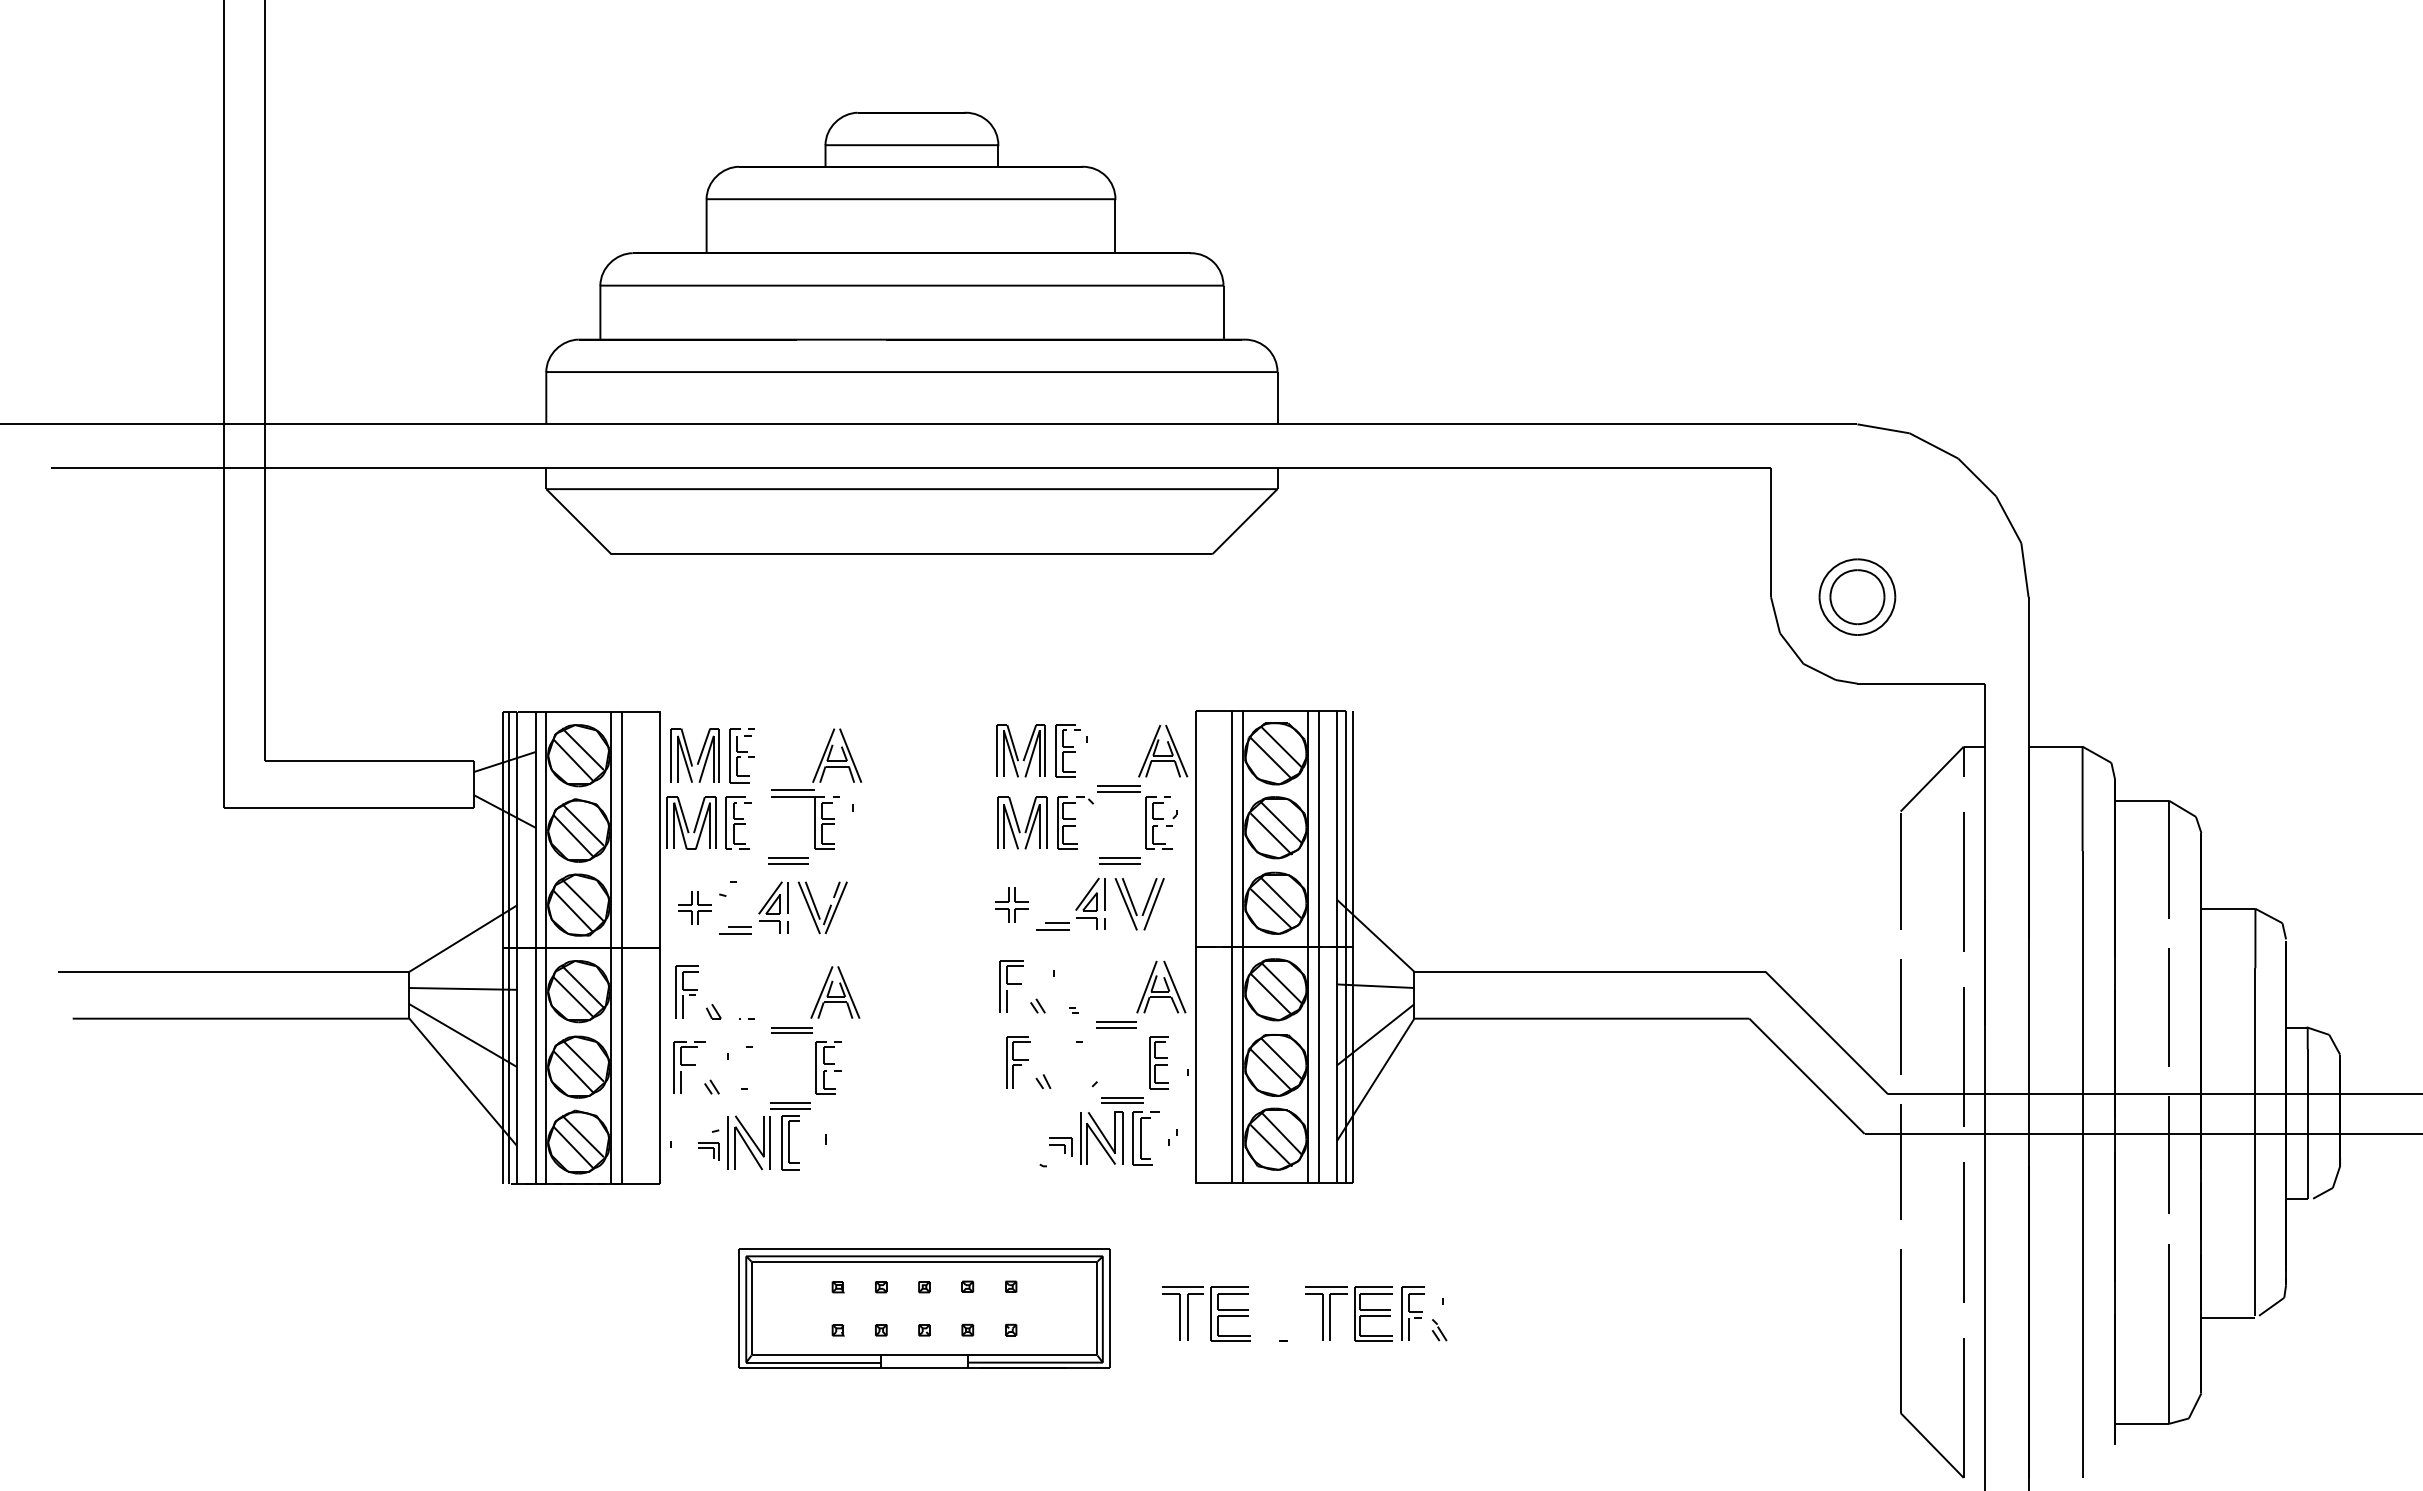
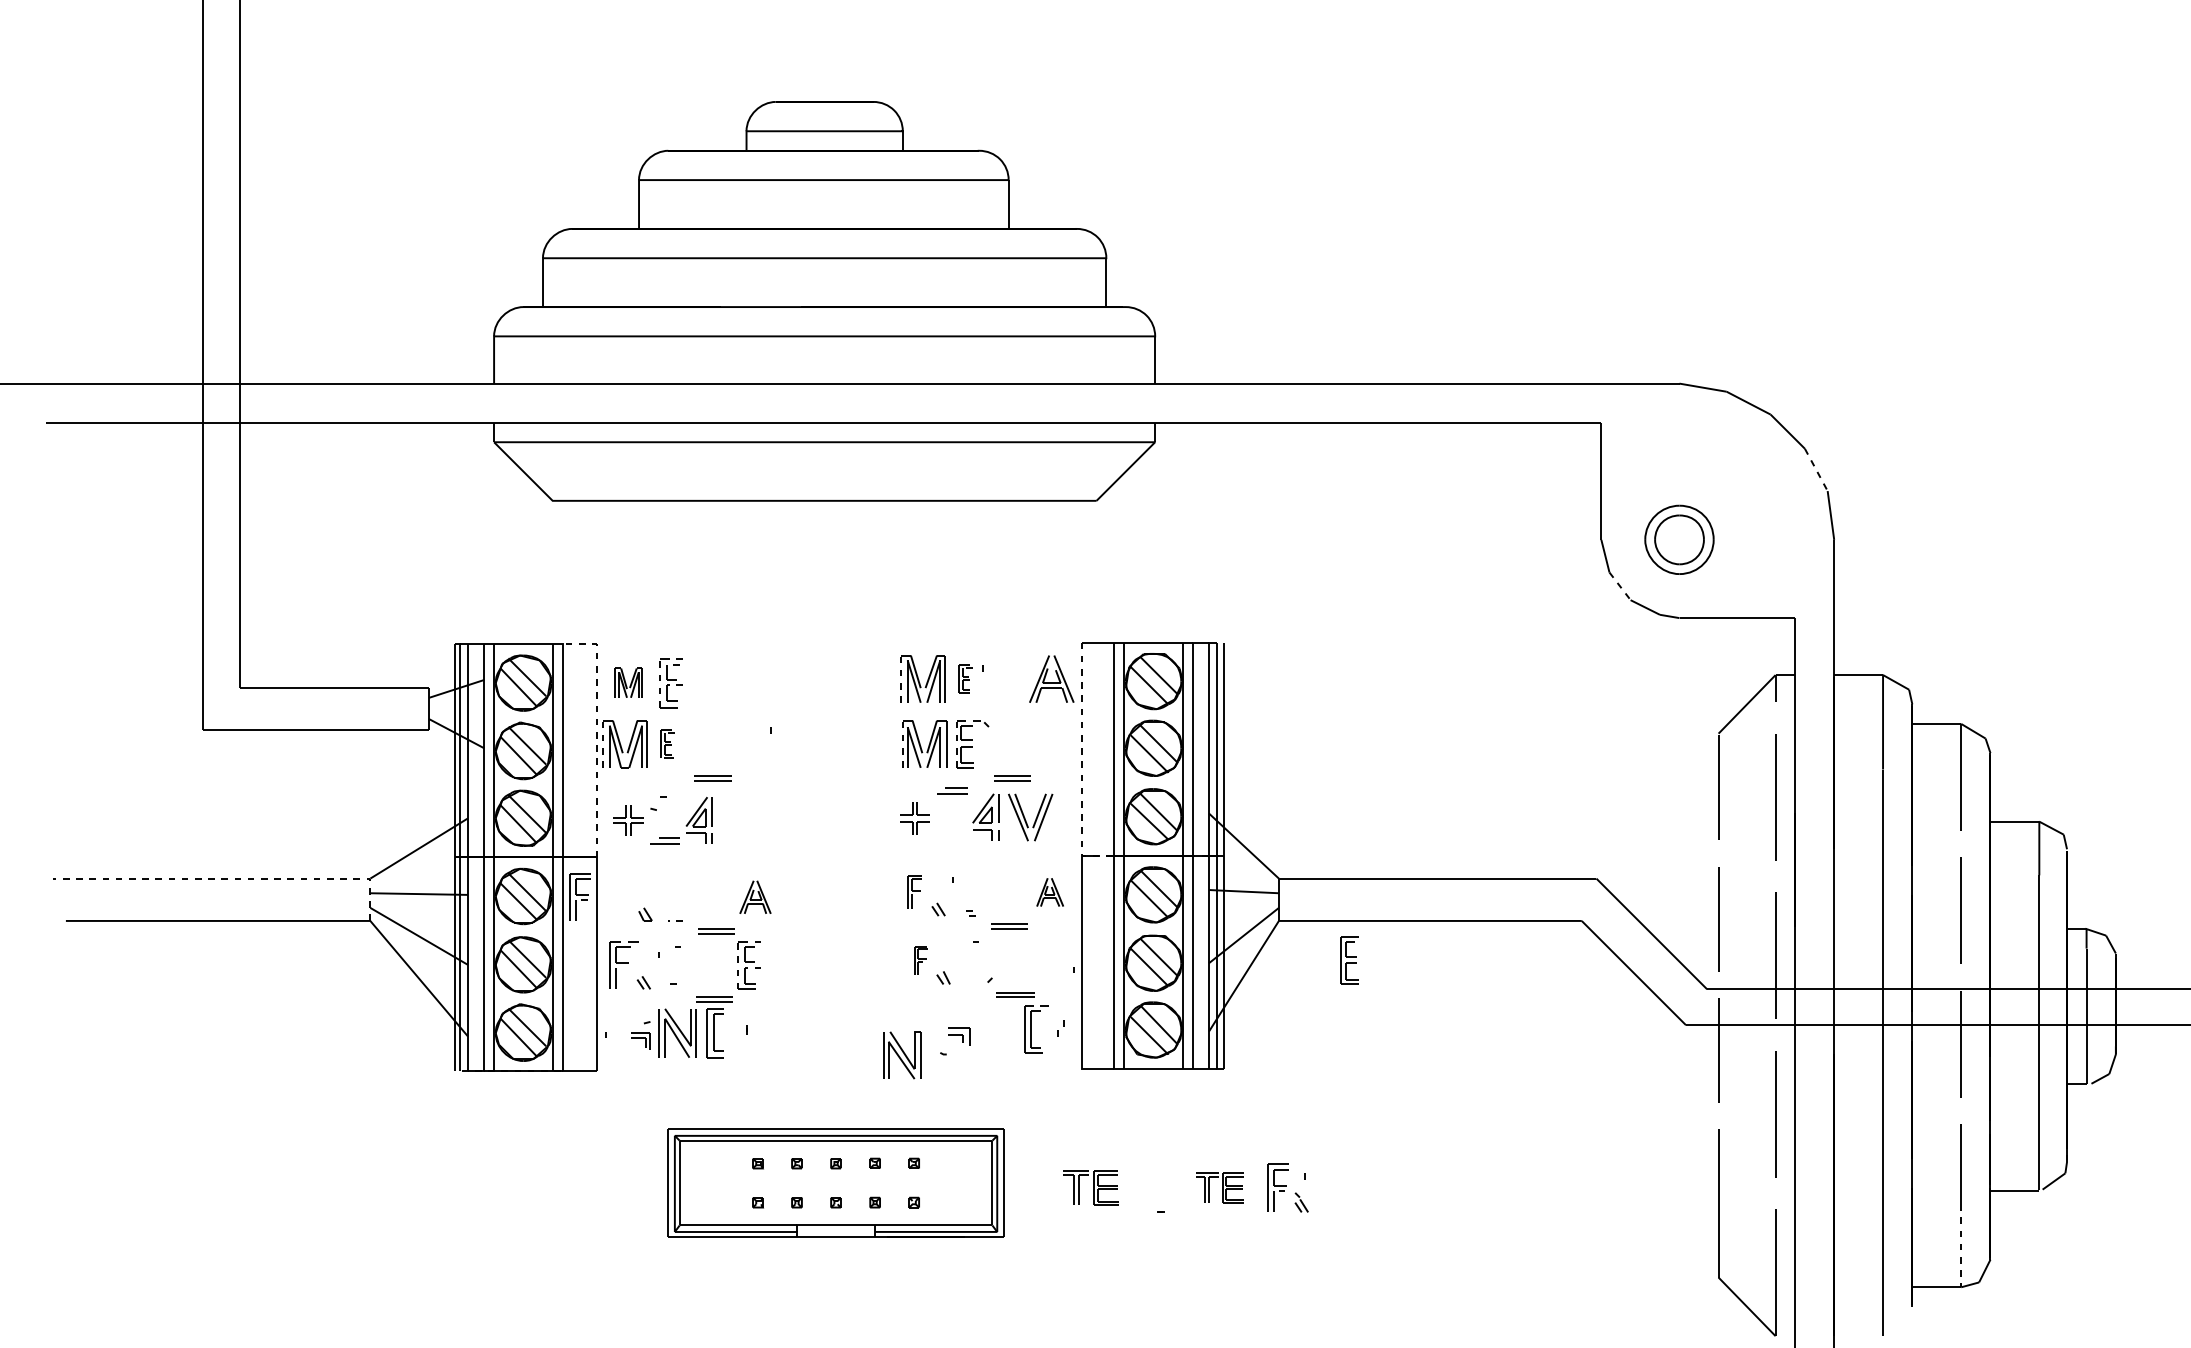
line: (2008, 519) -> (1816, 469), solid -> dashed
line: (1792, 648) -> (1620, 586), solid -> dashed
line: (996, 750) -> (901, 678), solid -> dashed
part: (1067, 750) -> (965, 678), size x0.6
part: (694, 755) -> (628, 683), size x0.6
line: (730, 755) -> (660, 683), solid -> dashed
part: (816, 788) -> (738, 712), removed
line: (659, 810) -> (596, 732), solid -> dashed
part: (1145, 817) -> (1035, 739), removed
line: (666, 822) -> (602, 743), solid -> dashed
part: (738, 822) -> (667, 743), size x0.6
line: (998, 822) -> (902, 743), solid -> dashed
line: (1057, 822) -> (956, 743), solid -> dashed
line: (1196, 847) -> (1081, 766), solid -> dashed
part: (822, 907) -> (743, 820), removed
part: (1052, 926) -> (951, 790), moved
line: (257, 971) -> (232, 878), solid -> dashed
part: (1011, 986) -> (914, 891), size x0.7
part: (1161, 986) -> (1050, 891), size x0.6
part: (686, 991) -> (579, 896), moved
part: (835, 992) -> (755, 897), size x0.7
part: (1018, 1062) -> (921, 960), size x0.6
part: (1158, 1062) -> (1348, 960), moved
line: (816, 1067) -> (738, 965), solid -> dashed
part: (1101, 1137) -> (902, 1054), moved
part: (1206, 1313) -> (1090, 1187), size x0.7
part: (1348, 1313) -> (1219, 1187), size x0.6
line: (2169, 1377) -> (1961, 1245), solid -> dashed

